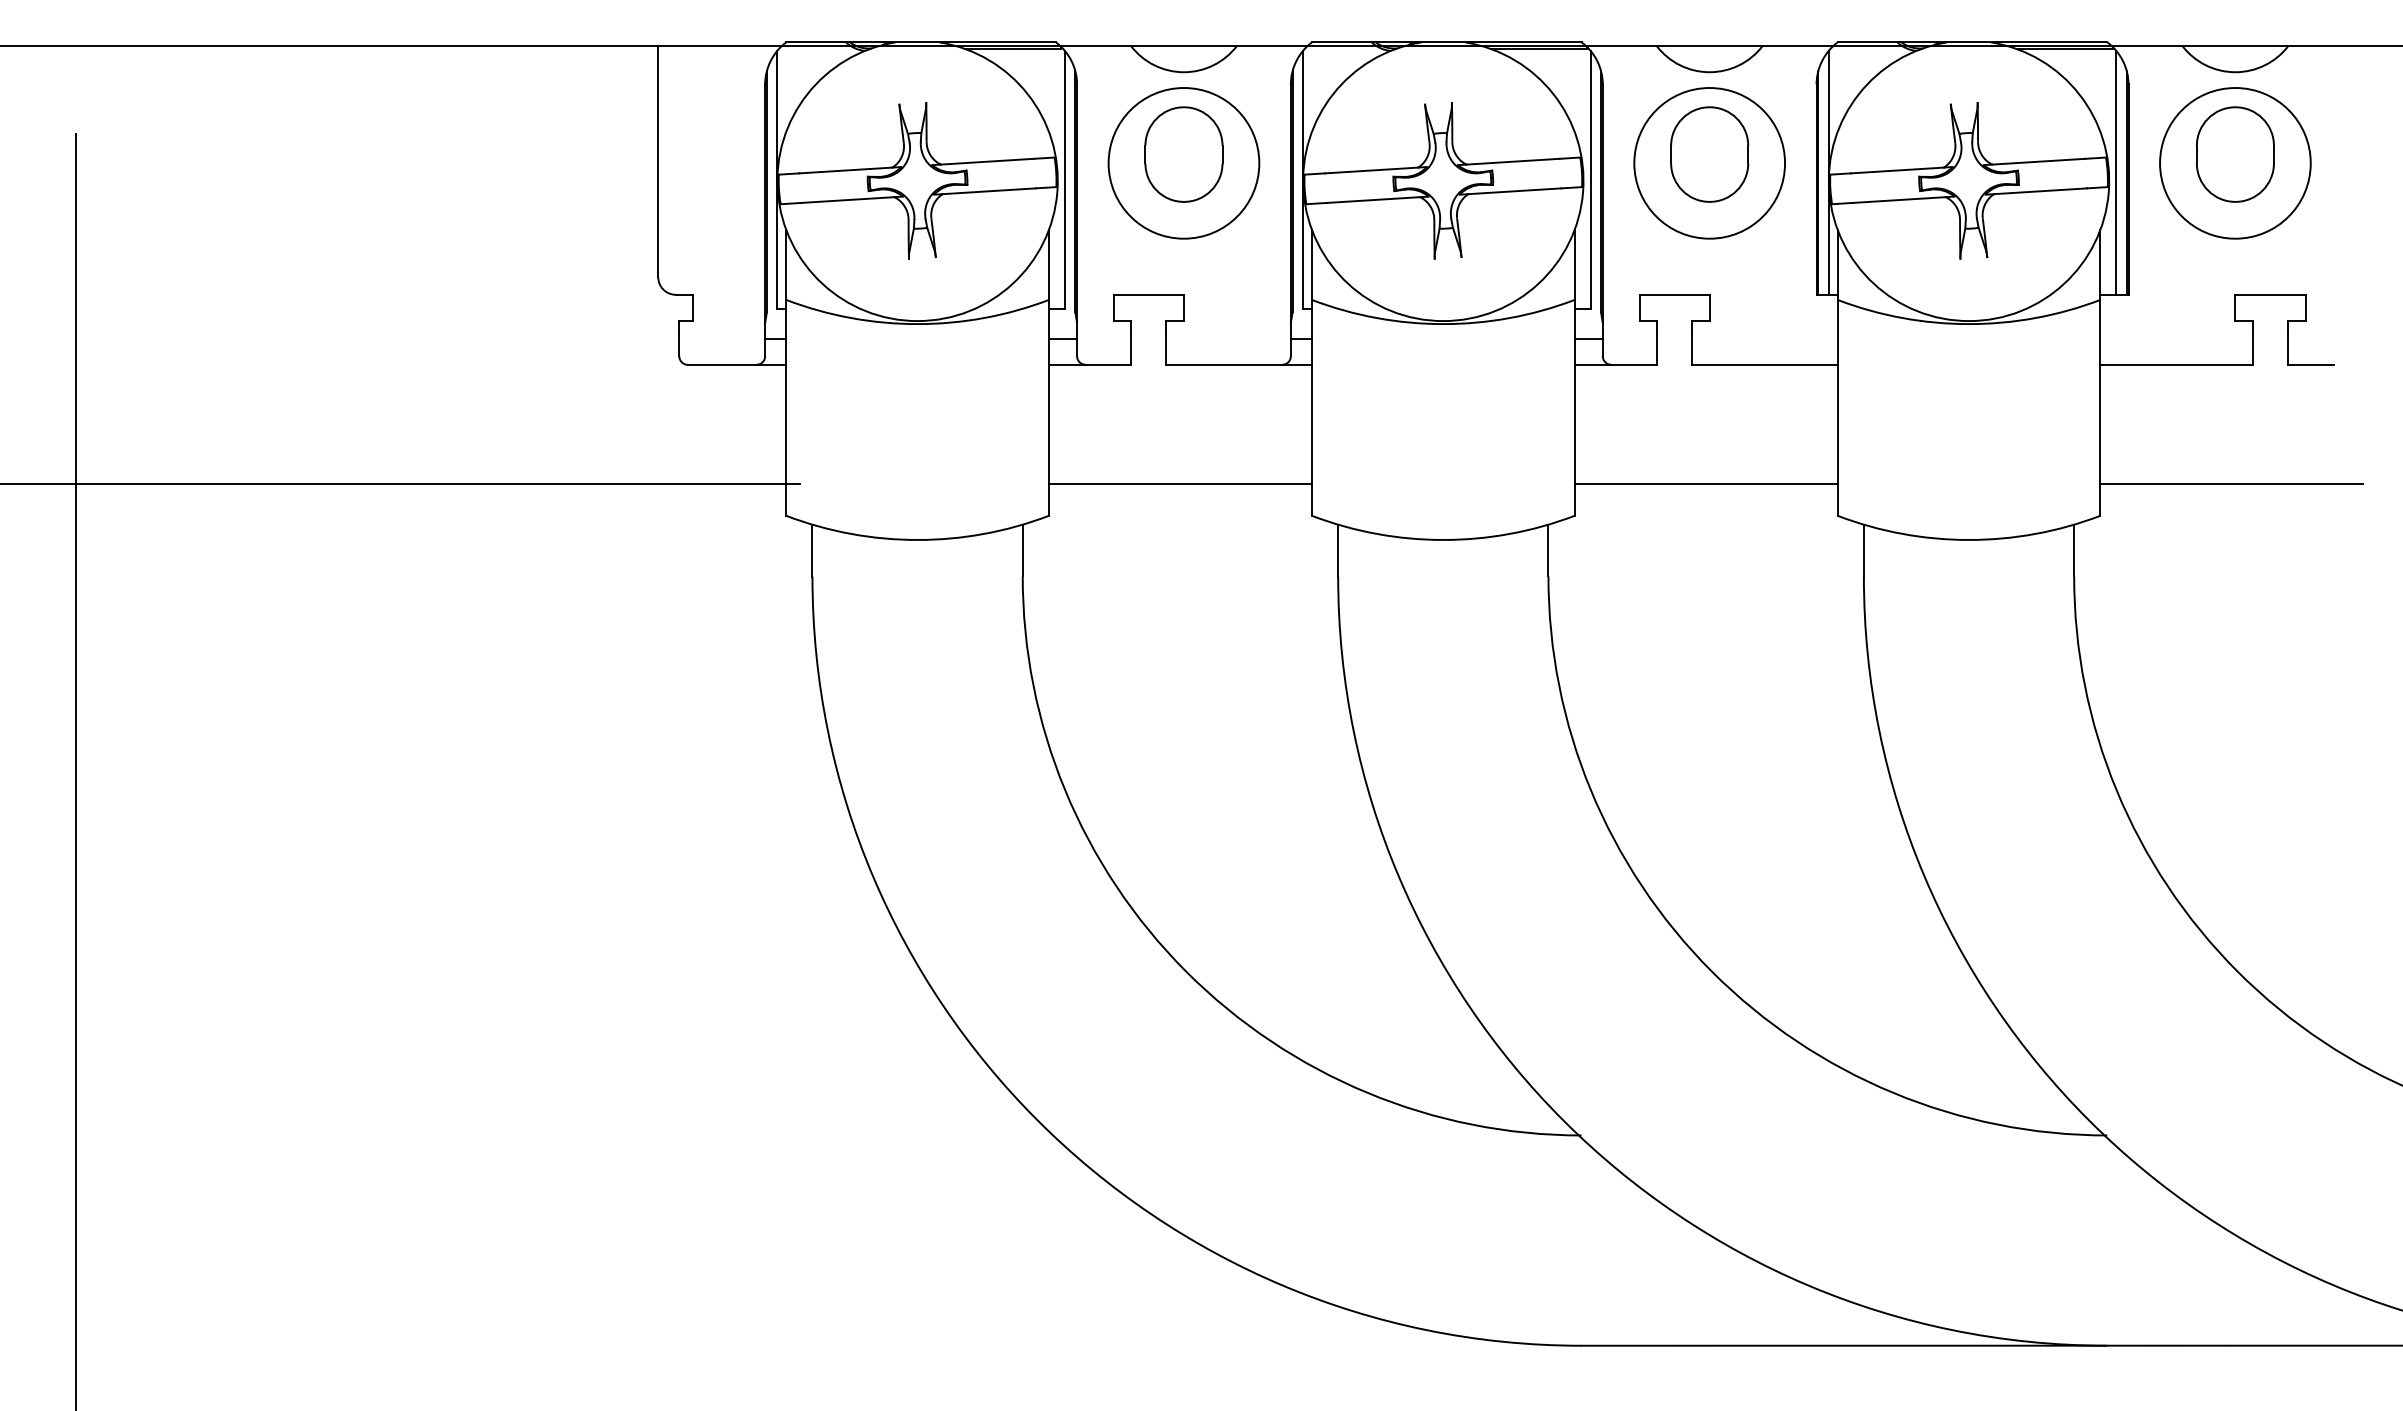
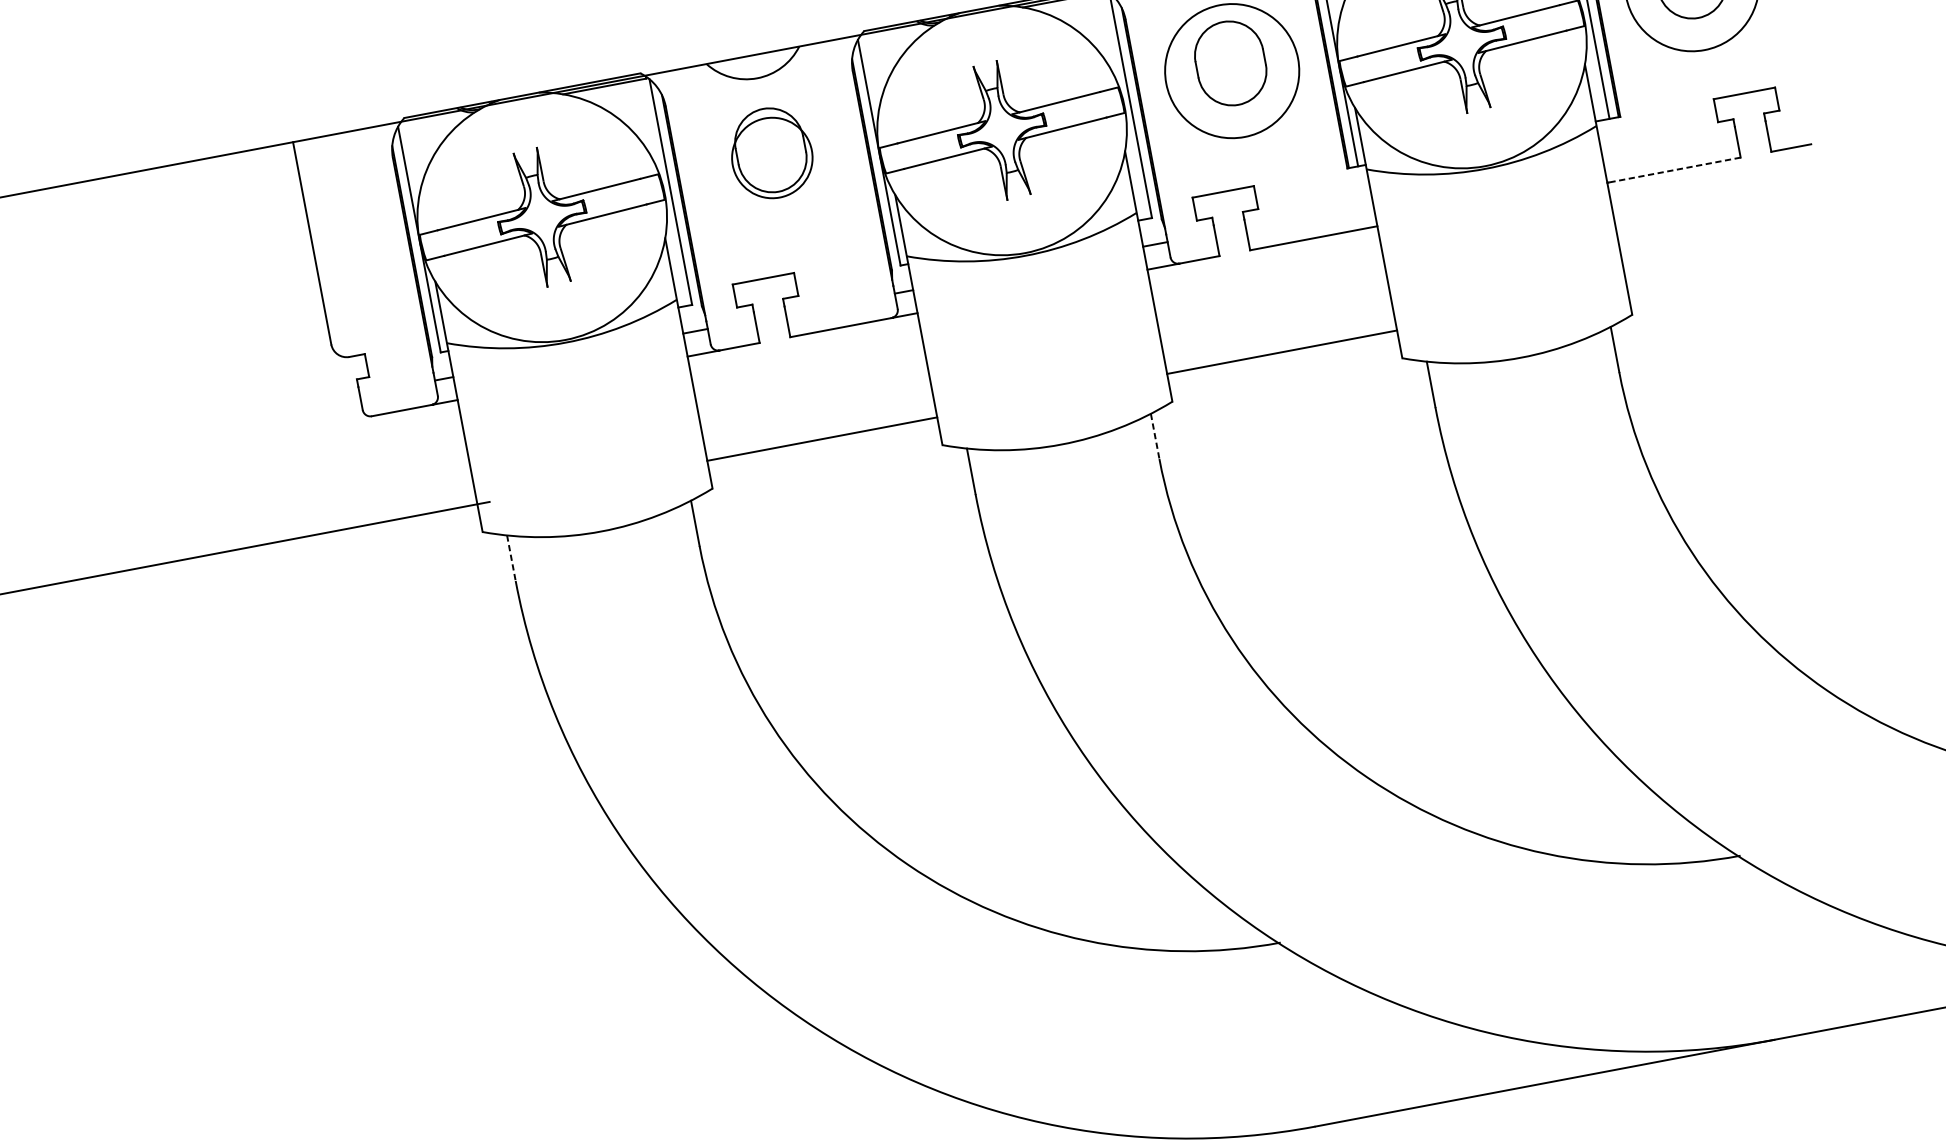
circle: (1183, 163) -> (771, 158), size x0.6
line: (2177, 364) -> (1674, 169), solid -> dashed
line: (2231, 484) -> (1741, 265), removed
line: (1548, 550) -> (1155, 436), solid -> dashed
line: (812, 551) -> (511, 558), solid -> dashed

